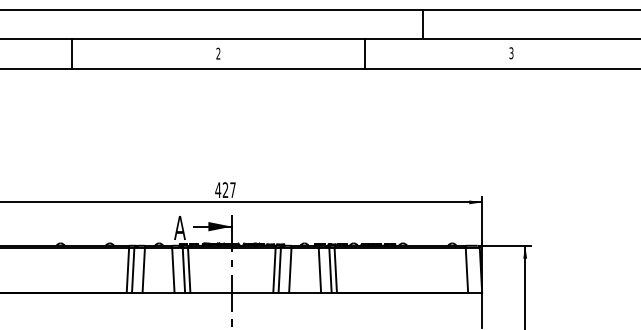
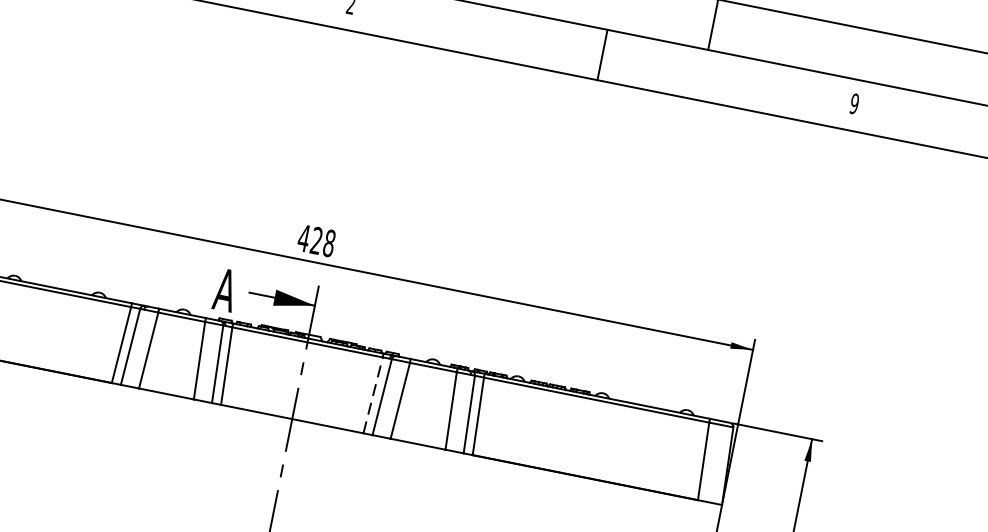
text: (511, 52) -> (854, 102), 3 -> 9
text: (232, 190) -> (328, 243), 427 -> 428
line: (274, 269) -> (373, 393), solid -> dashed

